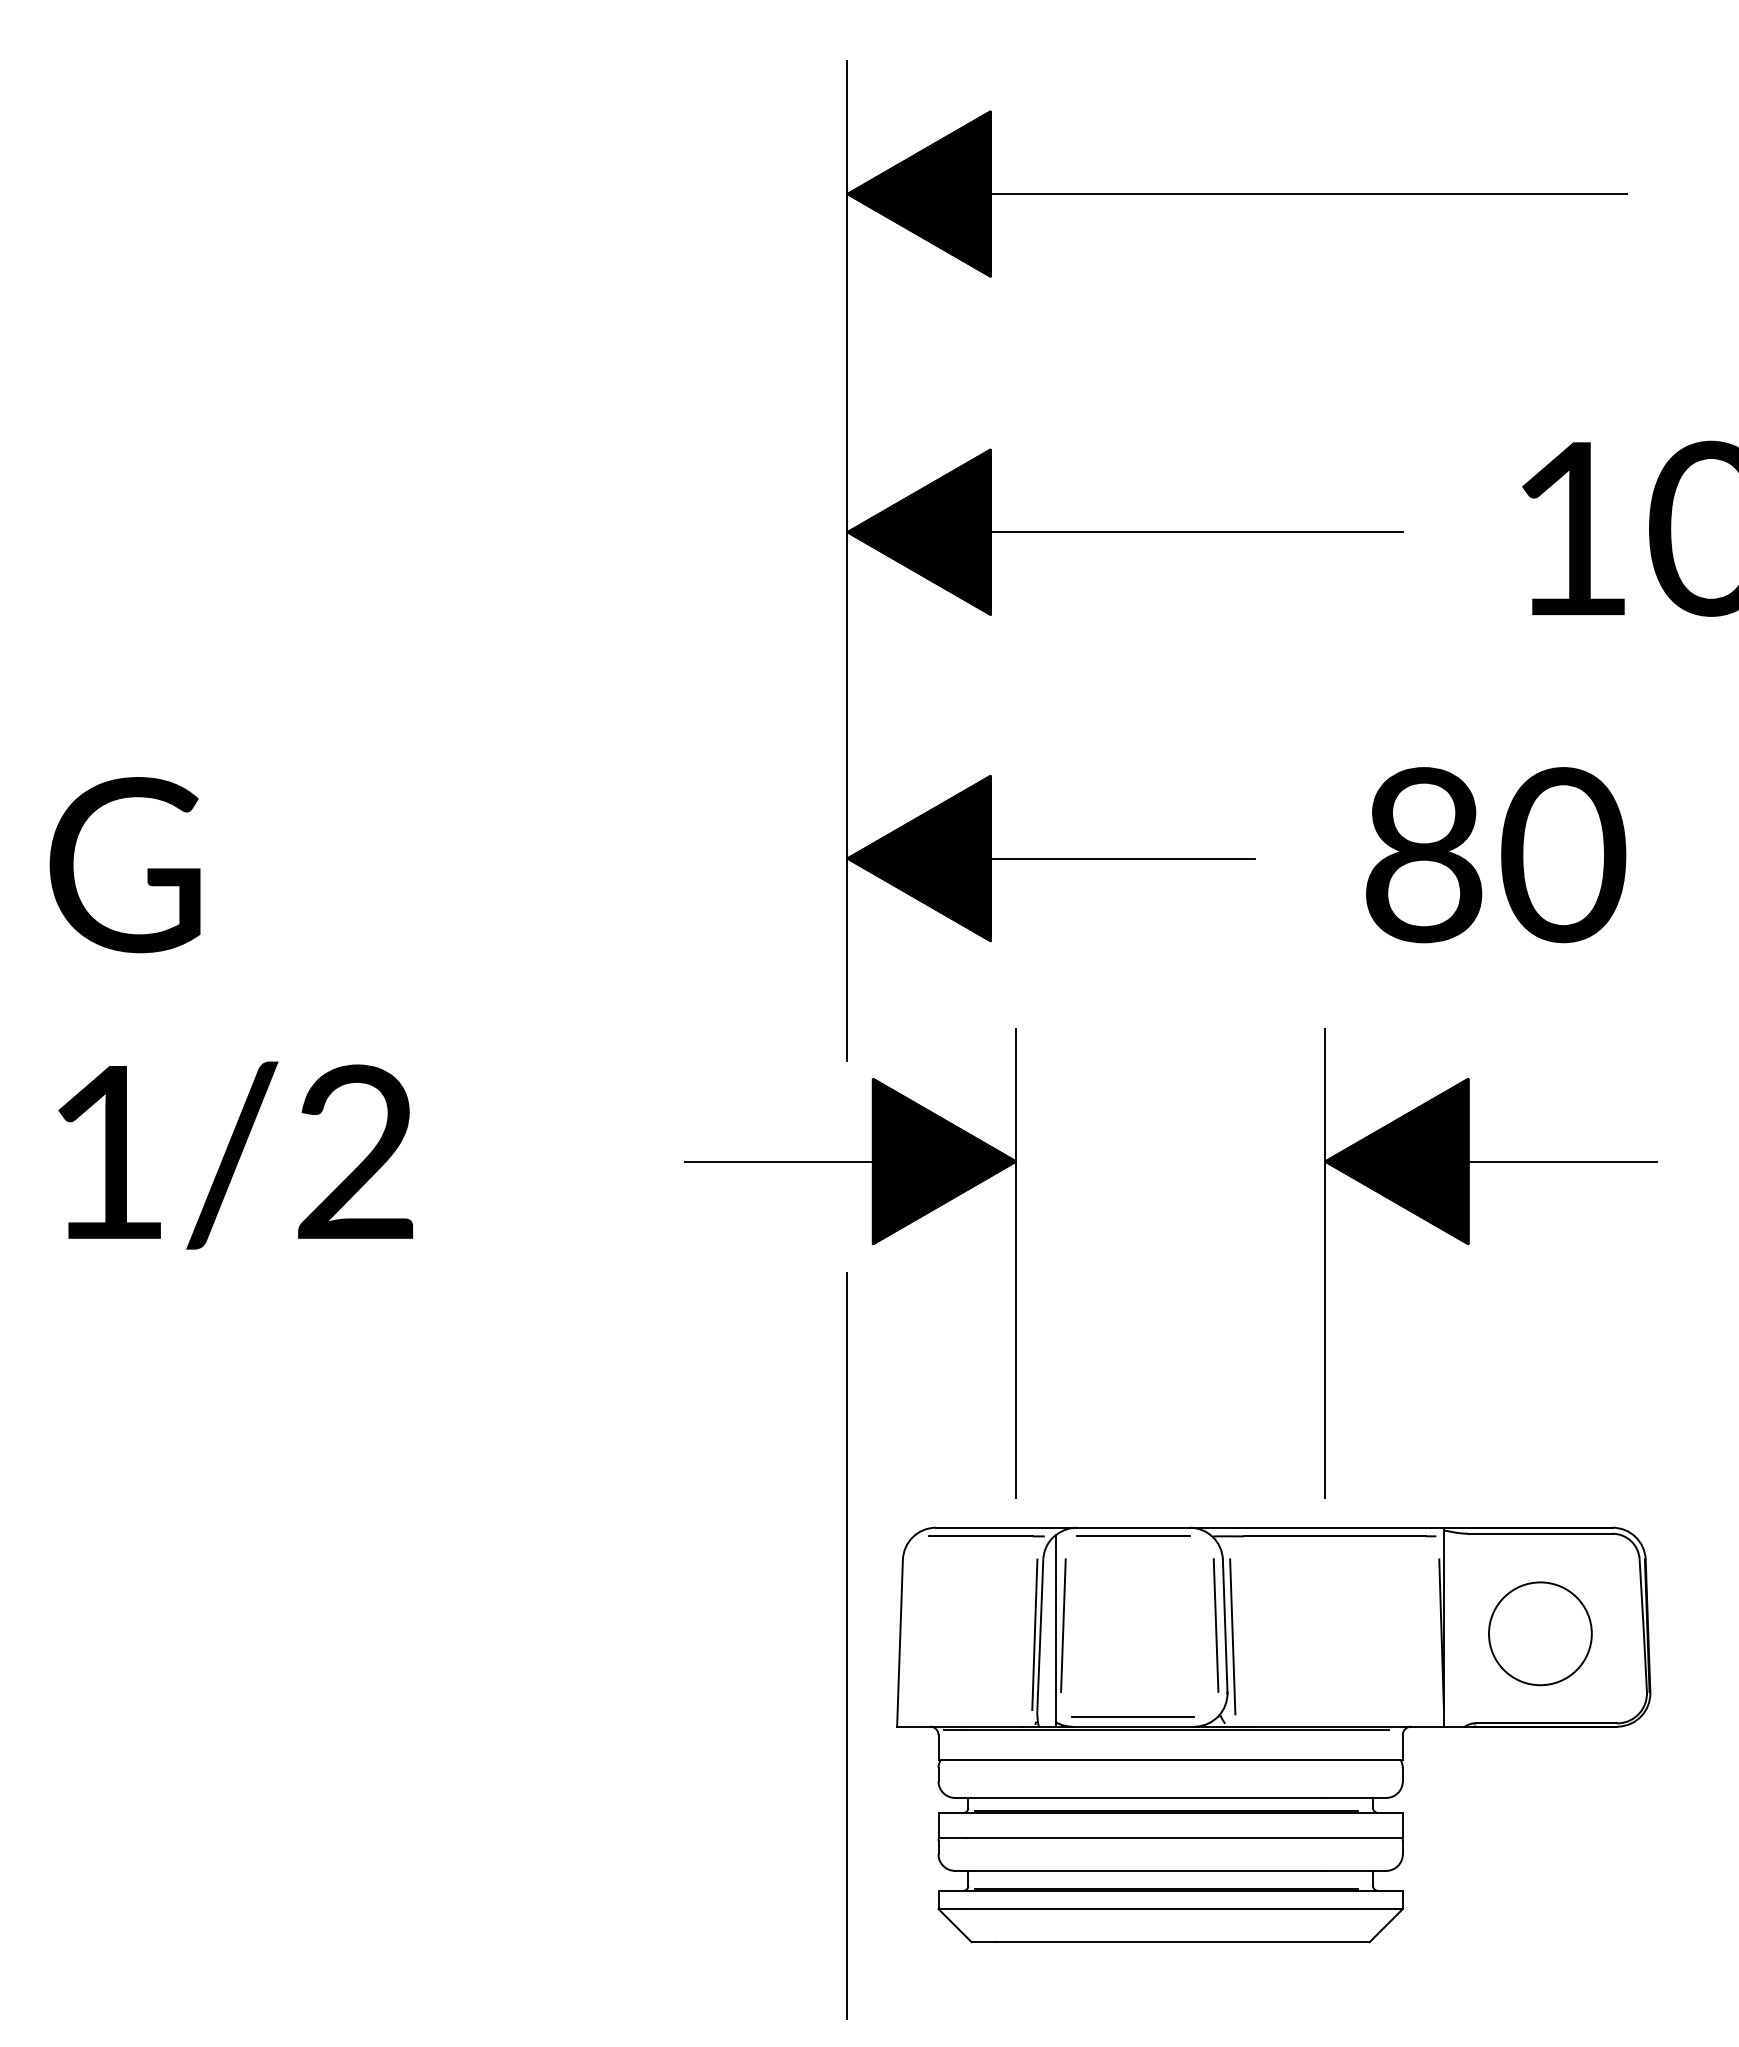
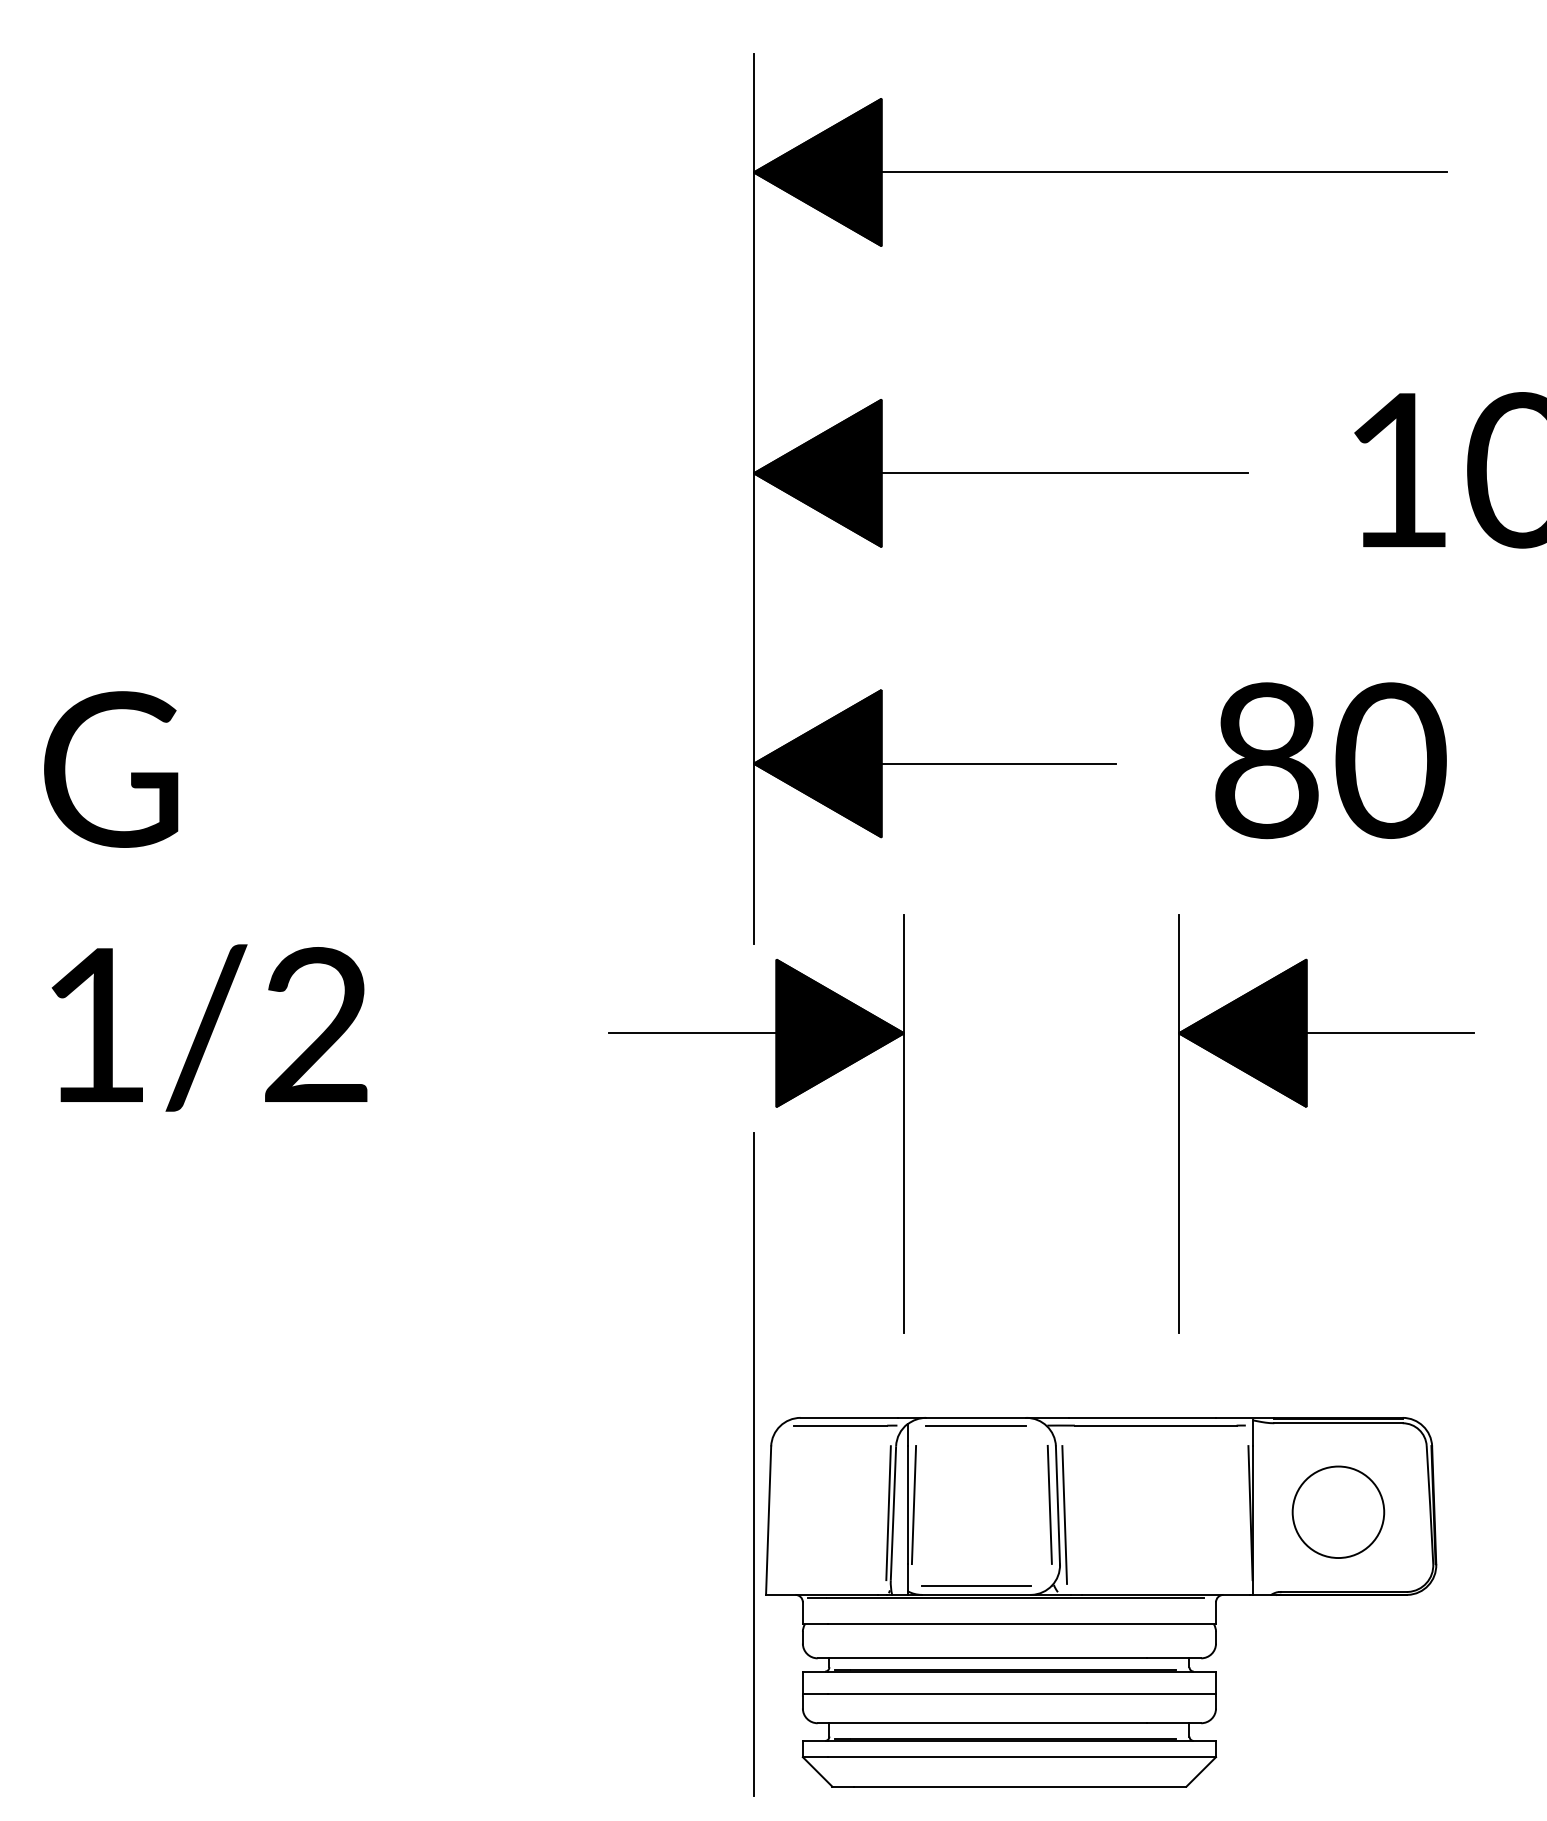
part: (1273, 1734) -> (1100, 1601), moved

